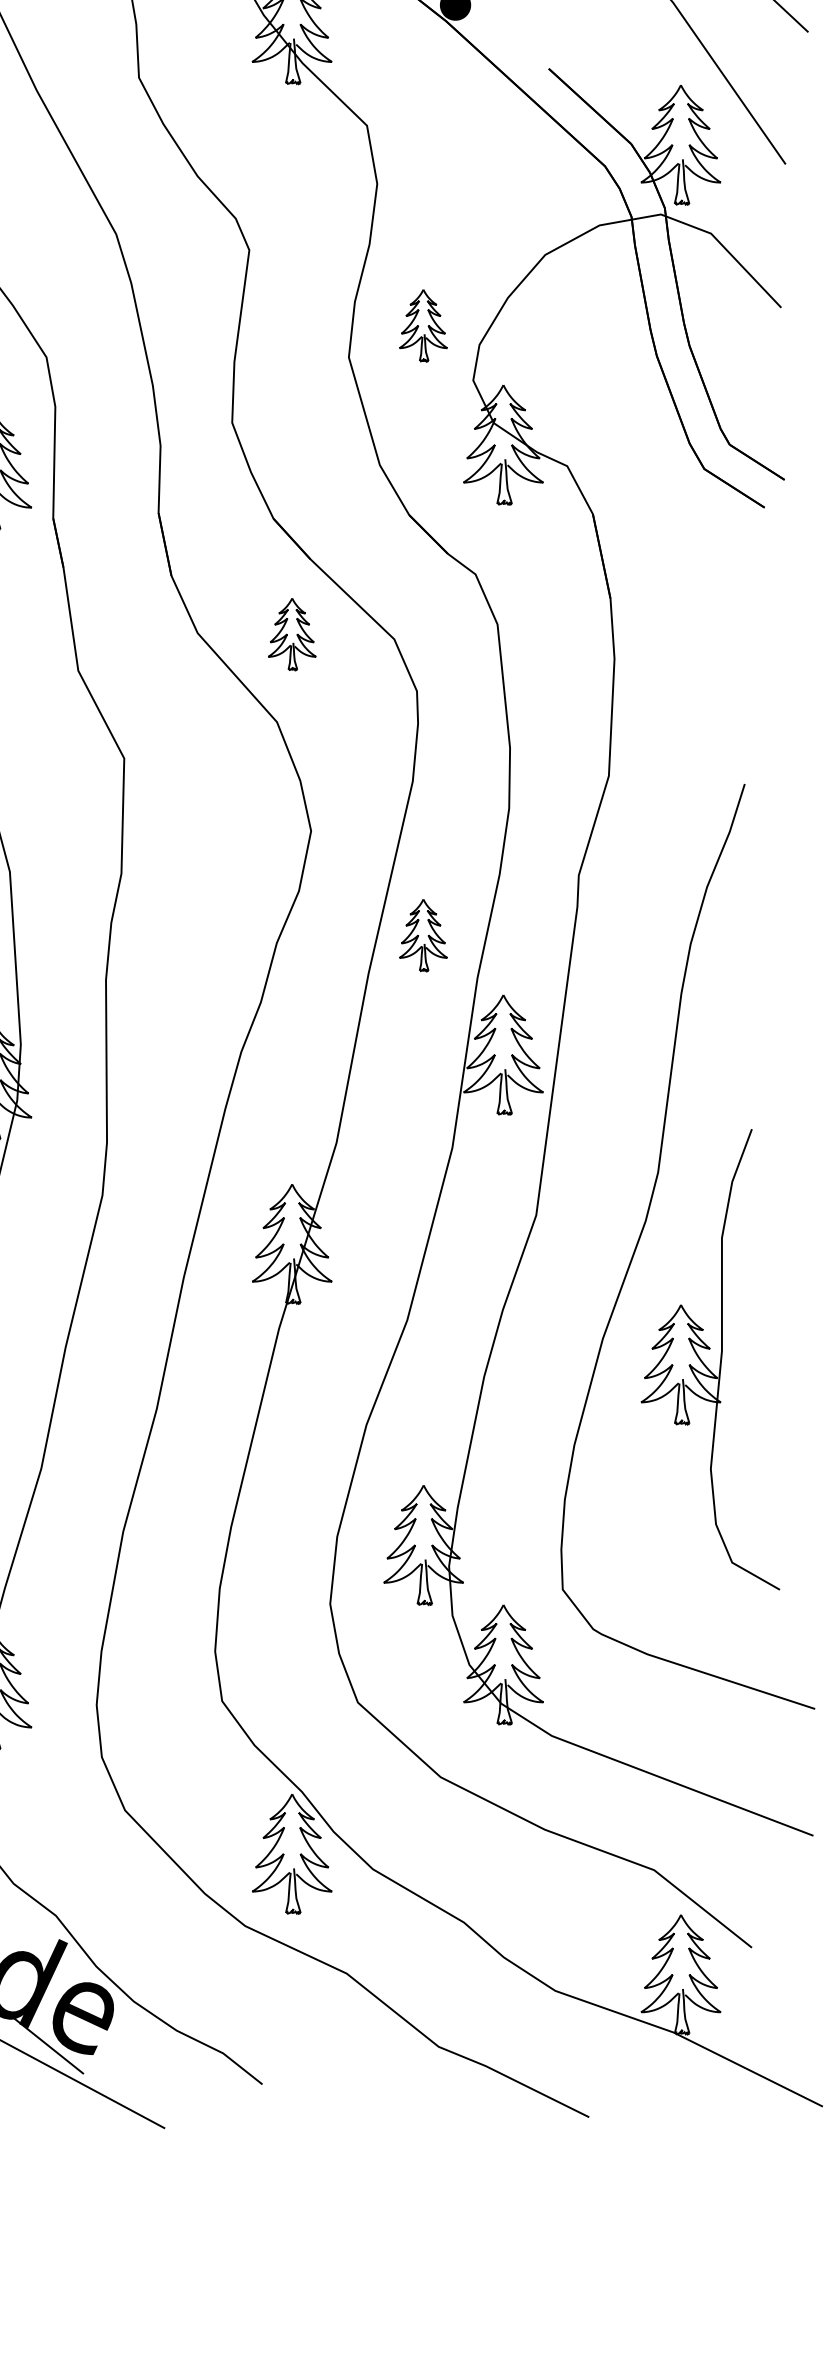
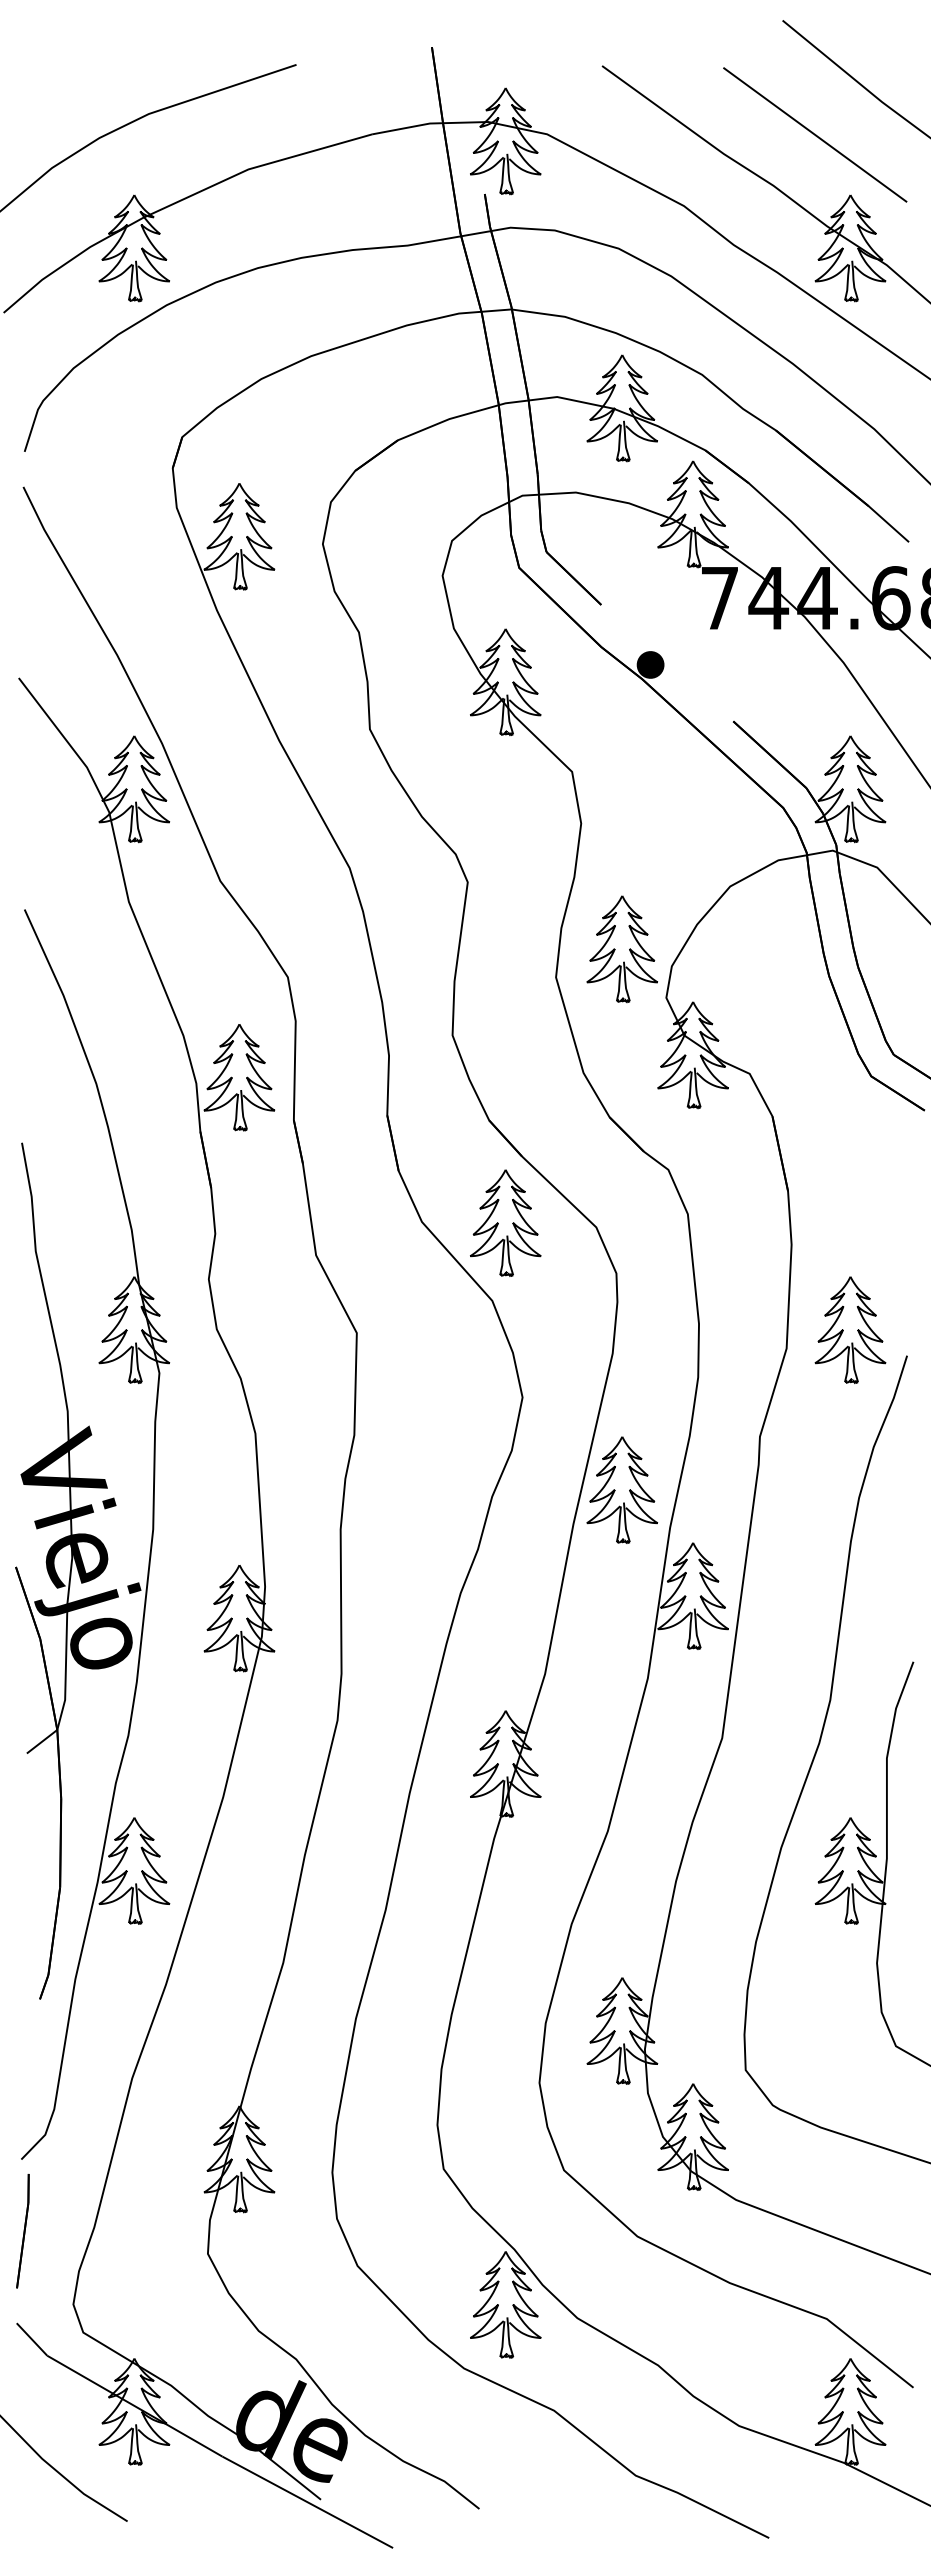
part: (422, 325) -> (621, 949), size x1.67
part: (291, 633) -> (505, 1222), size x1.67
part: (680, 754) -> (850, 1329), added
part: (422, 934) -> (621, 1489), size x1.67

